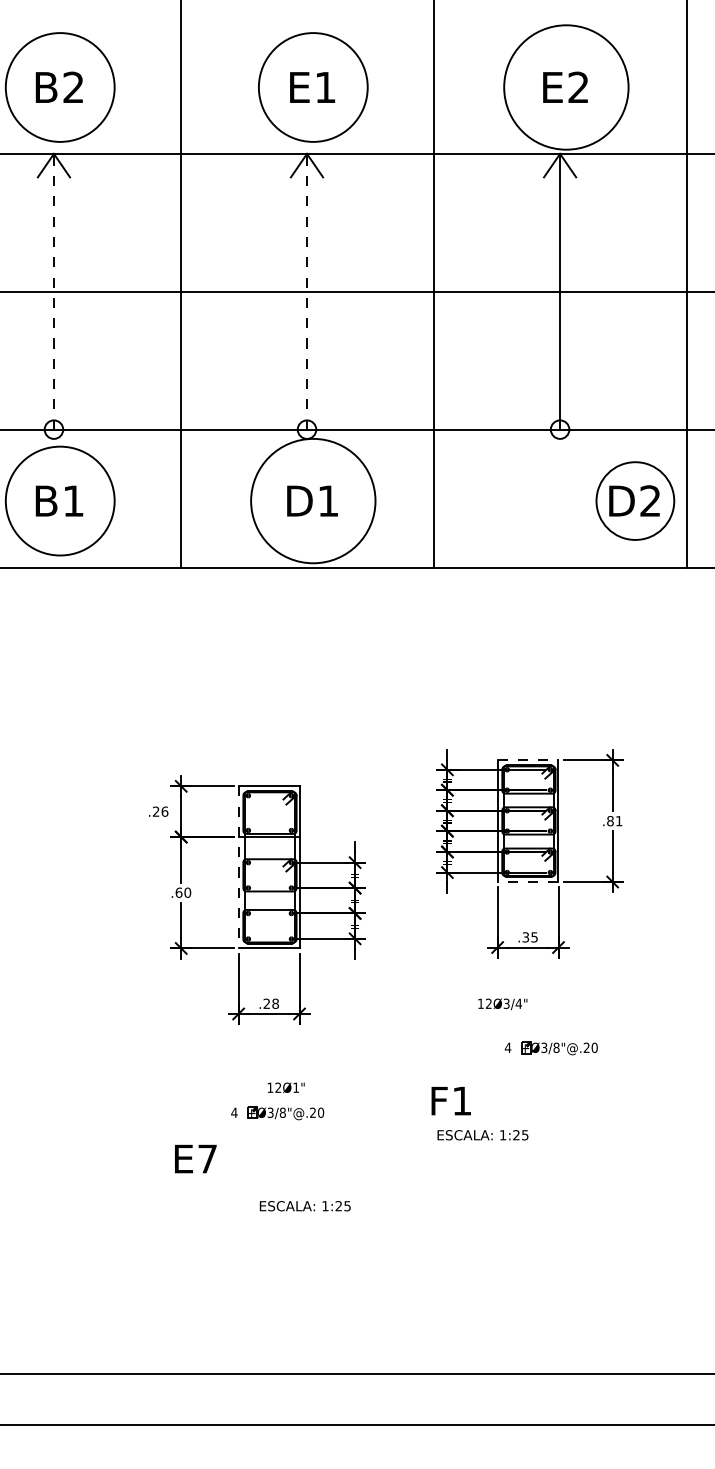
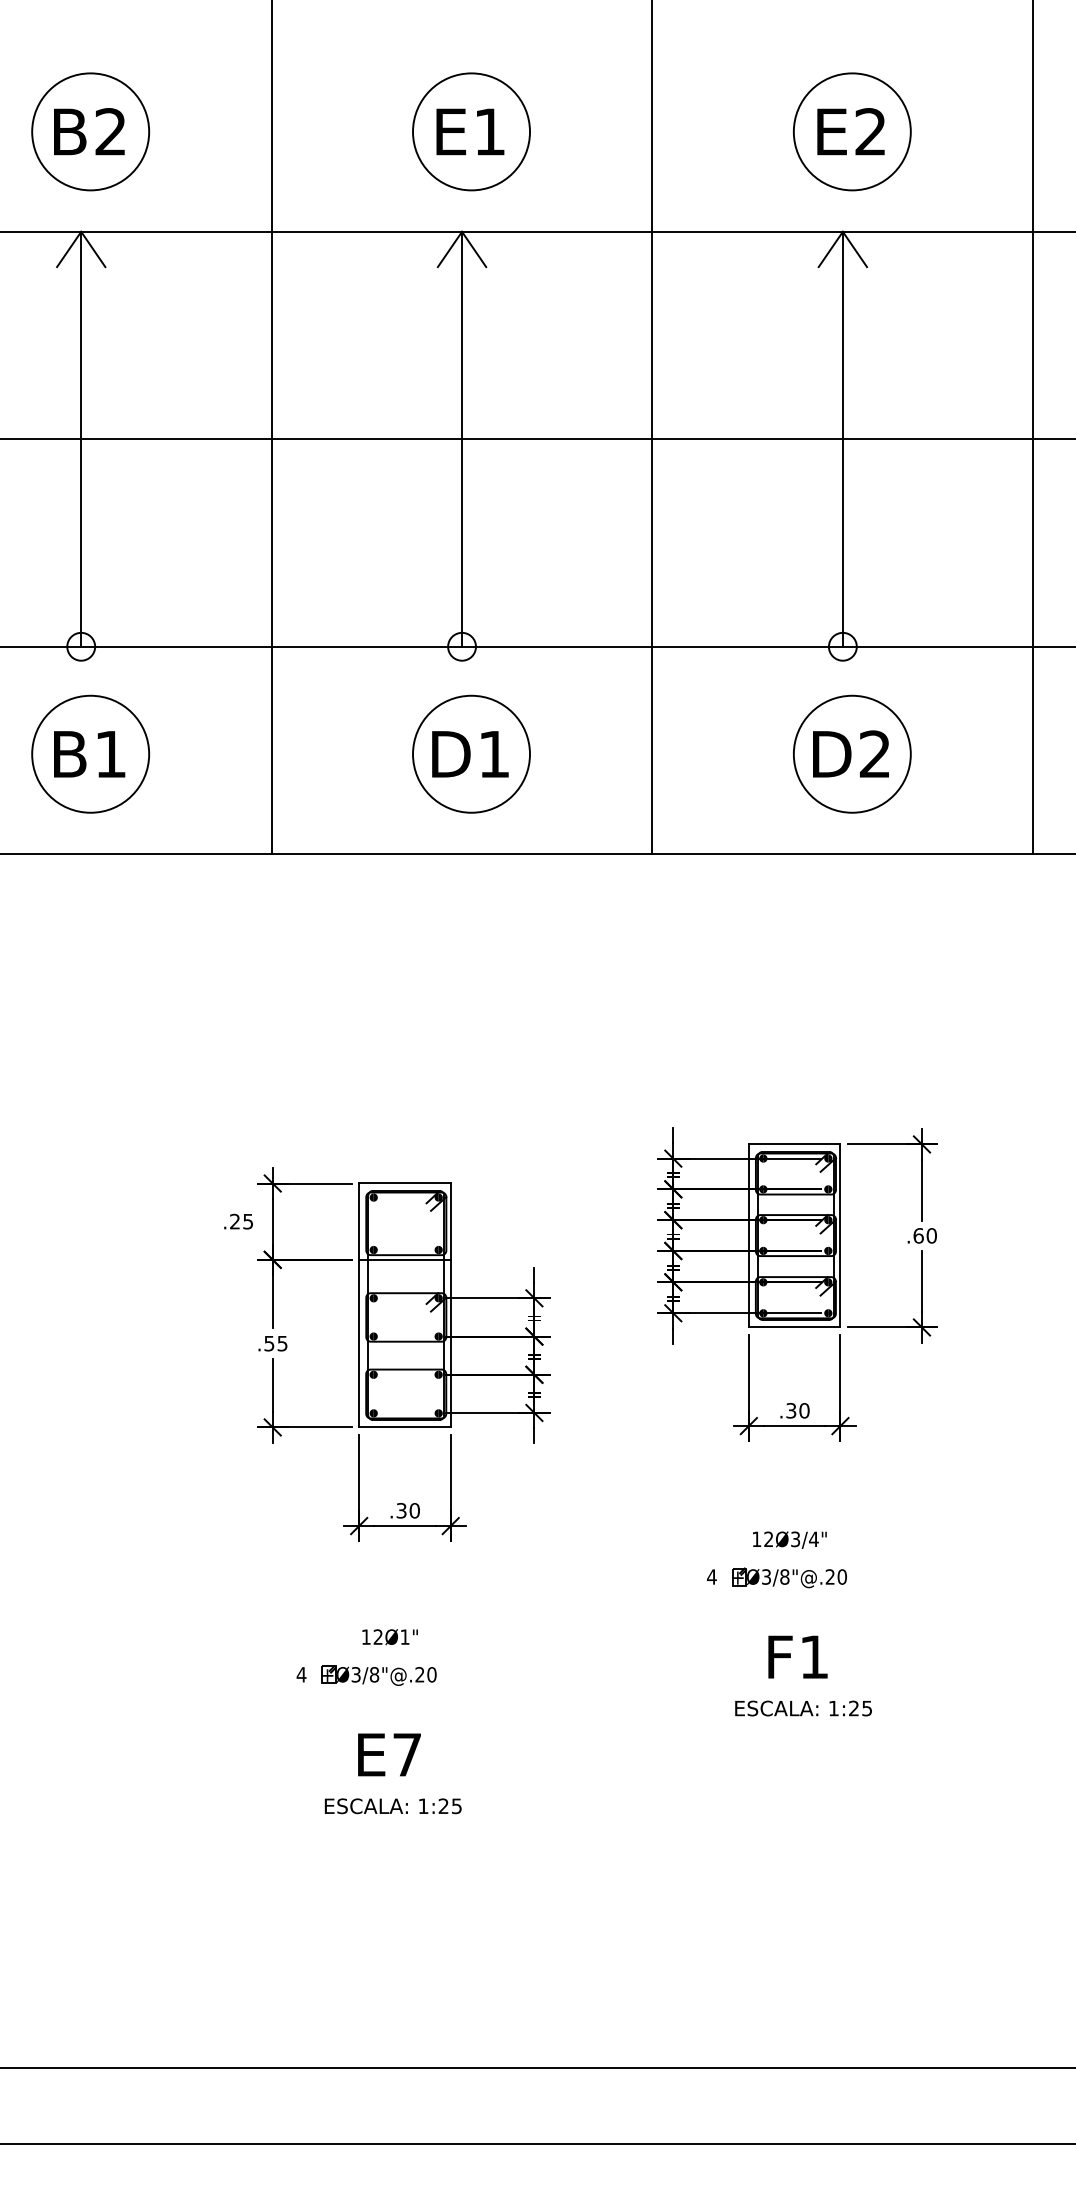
circle: (60, 87) -> (91, 131), size x0.71
circle: (313, 87) -> (471, 131), size x0.71
circle: (566, 87) -> (852, 131), size x0.62
line: (53, 291) -> (80, 438), dashed -> solid
line: (307, 291) -> (462, 438), dashed -> solid
circle: (60, 500) -> (91, 753), size x0.71
circle: (313, 500) -> (471, 753), size x0.62
part: (635, 500) -> (852, 753), moved
line: (528, 760) -> (795, 1144), dashed -> solid
text: (164, 811) -> (247, 1221), .26 -> .25
text: (614, 821) -> (924, 1236), .81 -> .60
line: (238, 867) -> (358, 1305), dashed -> solid
line: (527, 881) -> (793, 1326), dashed -> solid
text: (183, 892) -> (276, 1343), .60 -> .55
text: (534, 937) -> (804, 1410), .35 -> .30
text: (271, 1003) -> (408, 1510), .28 -> .30
text: (502, 1004) -> (789, 1540), moved
part: (550, 1048) -> (775, 1578), moved
text: (285, 1087) -> (389, 1636), moved
text: (450, 1101) -> (796, 1657), moved
part: (277, 1113) -> (366, 1675), moved
text: (482, 1135) -> (802, 1708), moved
text: (195, 1158) -> (389, 1754), moved
text: (304, 1206) -> (392, 1806), moved

